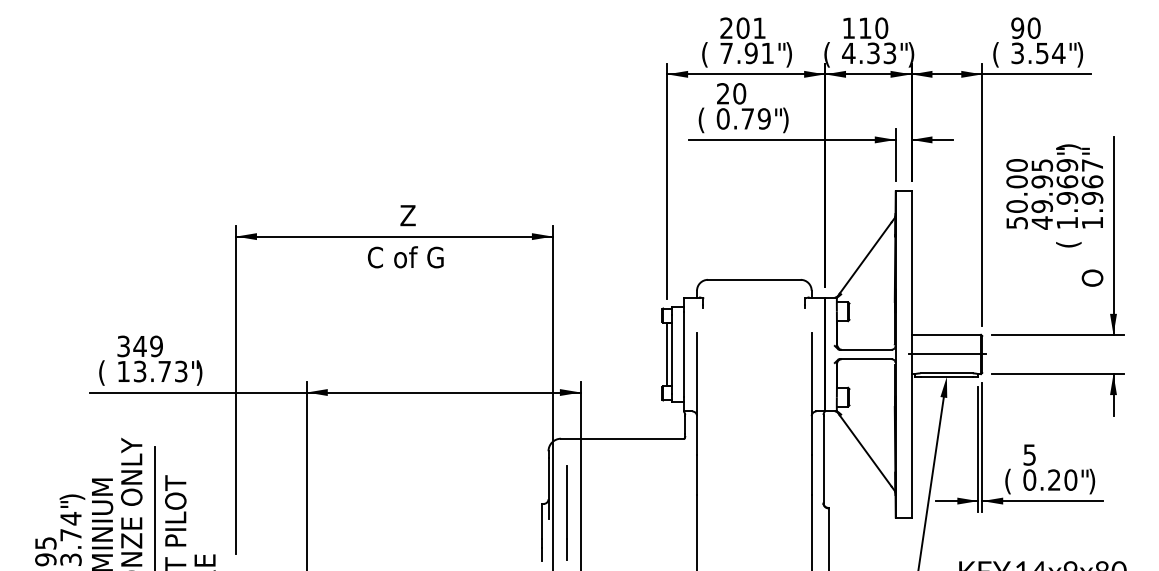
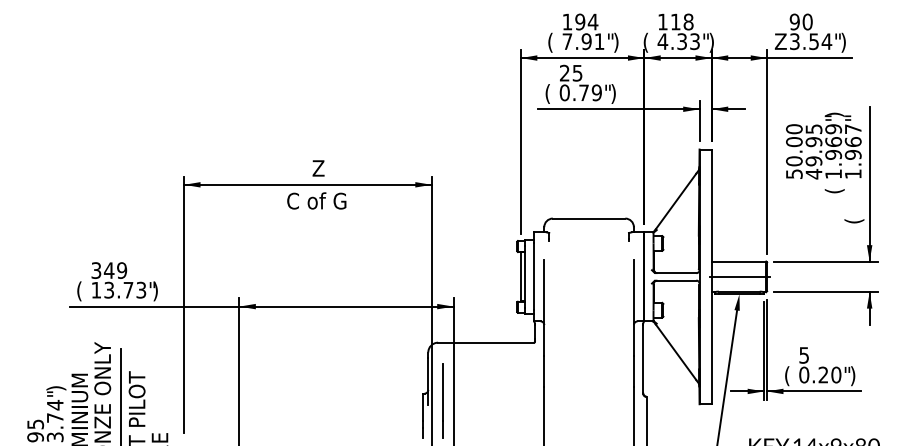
text: (743, 27) -> (580, 21), 201 -> 194
text: (881, 28) -> (688, 22), 110 -> 118
text: (999, 54) -> (780, 42), ( -> Z
text: (739, 92) -> (577, 72), 20 -> 25
text: (1094, 277) -> (854, 216), O -> (

